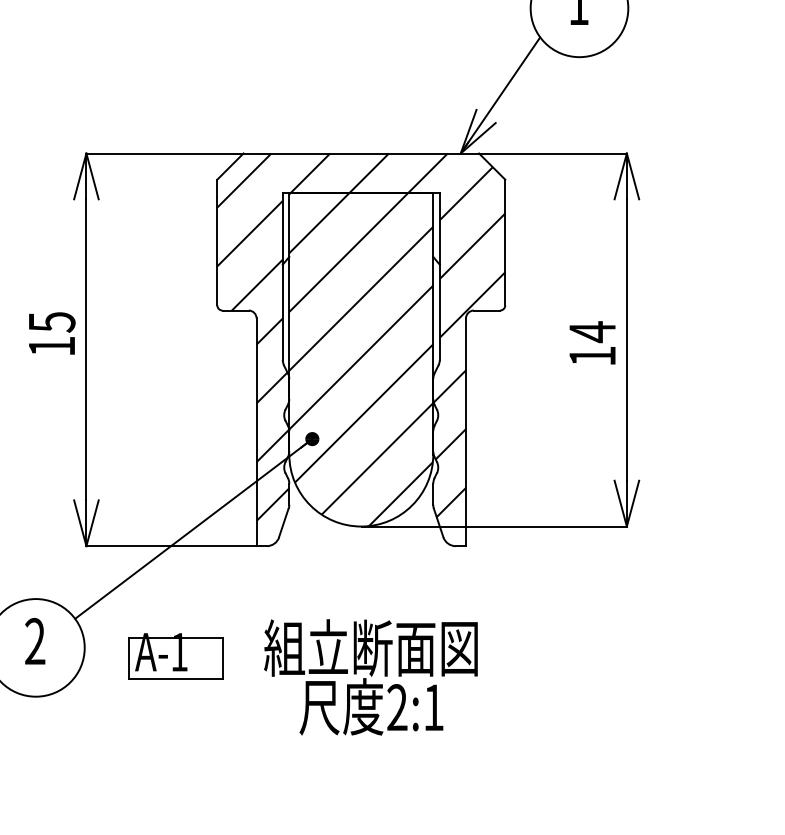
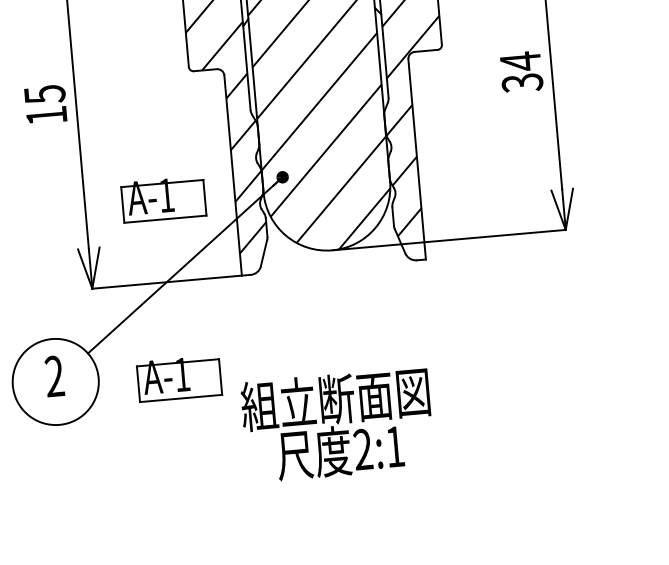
text: (592, 356) -> (522, 83), 14 -> 34
part: (175, 452) -> (163, 199), added
text: (370, 677) -> (337, 425), moved

